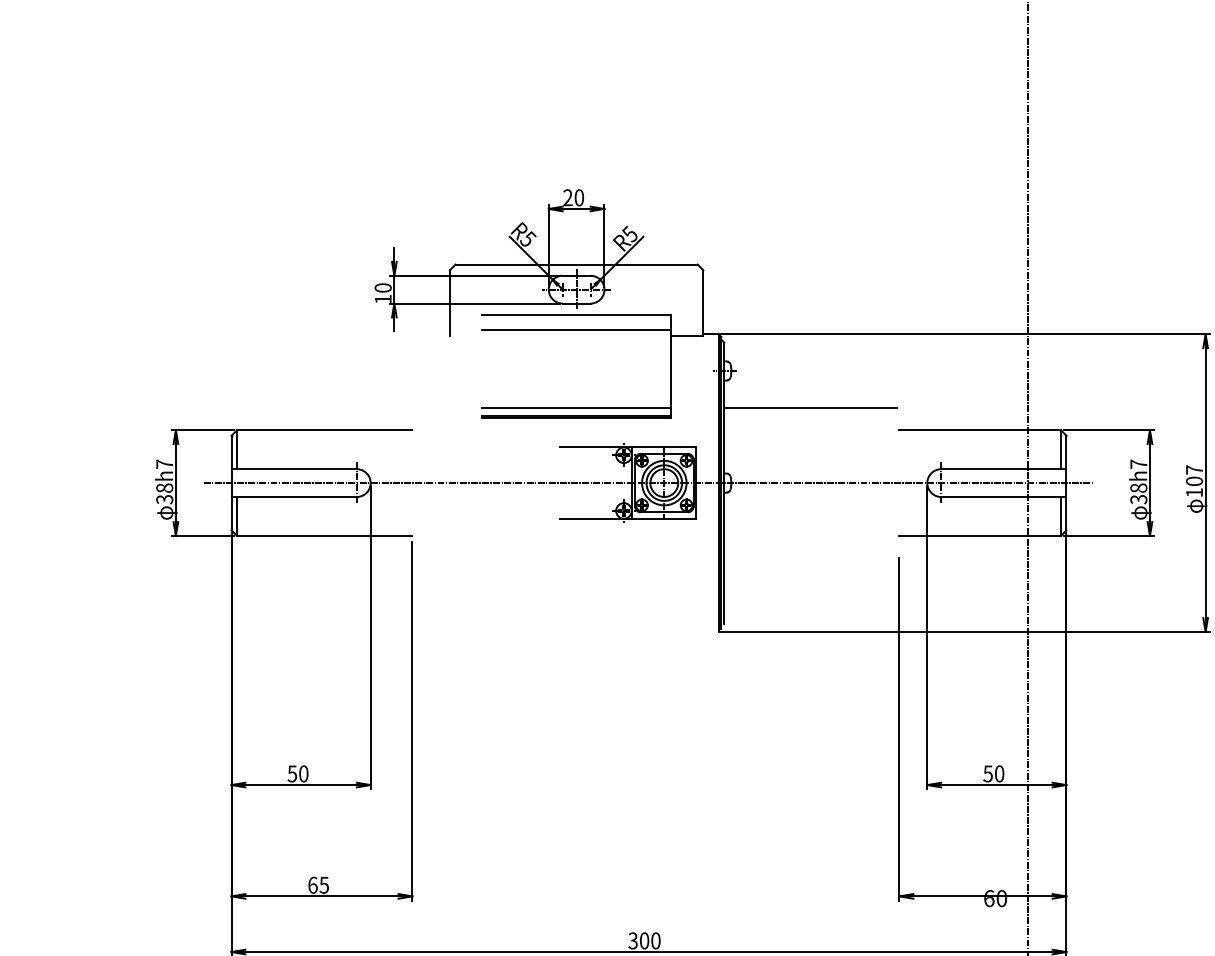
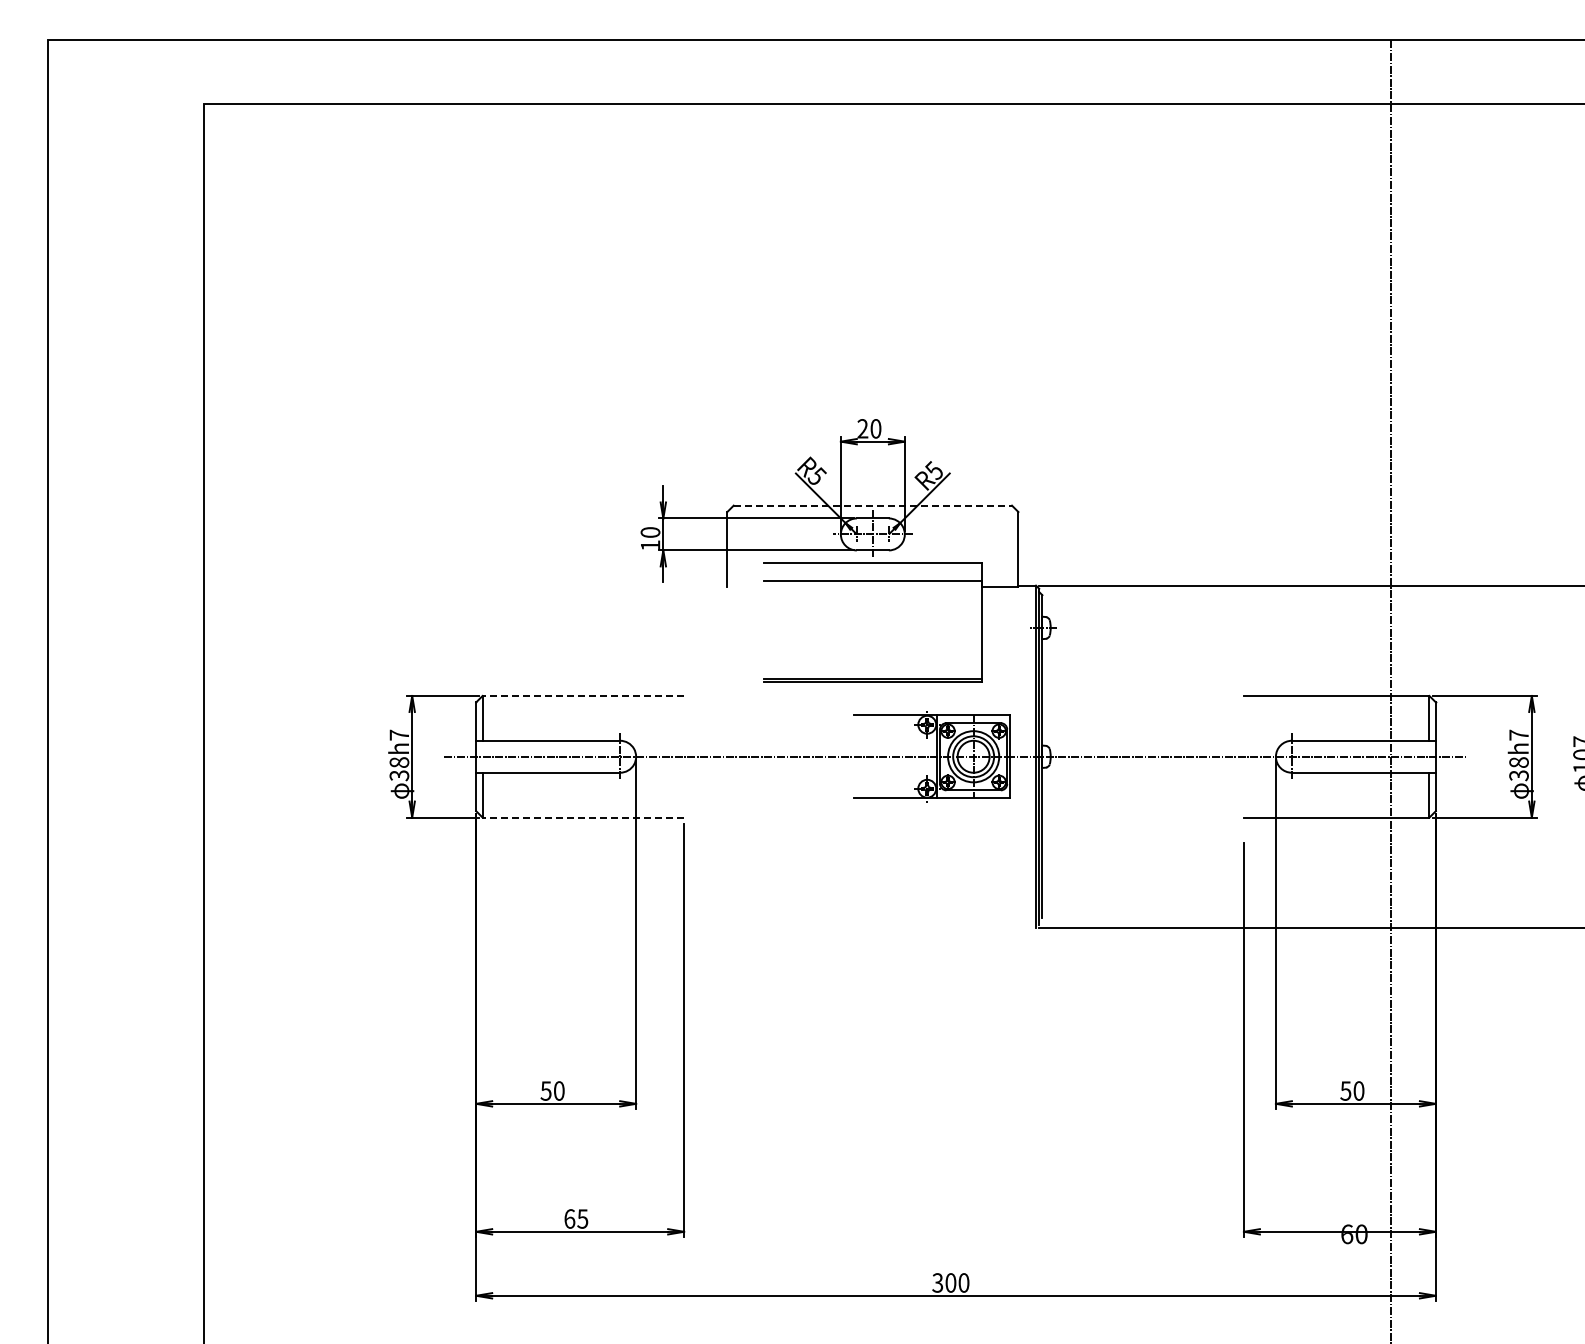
line: (577, 264) -> (873, 505), solid -> dashed
line: (576, 408) -> (872, 670), removed
line: (810, 408) -> (1141, 670), removed
line: (324, 429) -> (583, 695), solid -> dashed
line: (324, 535) -> (583, 817), solid -> dashed

